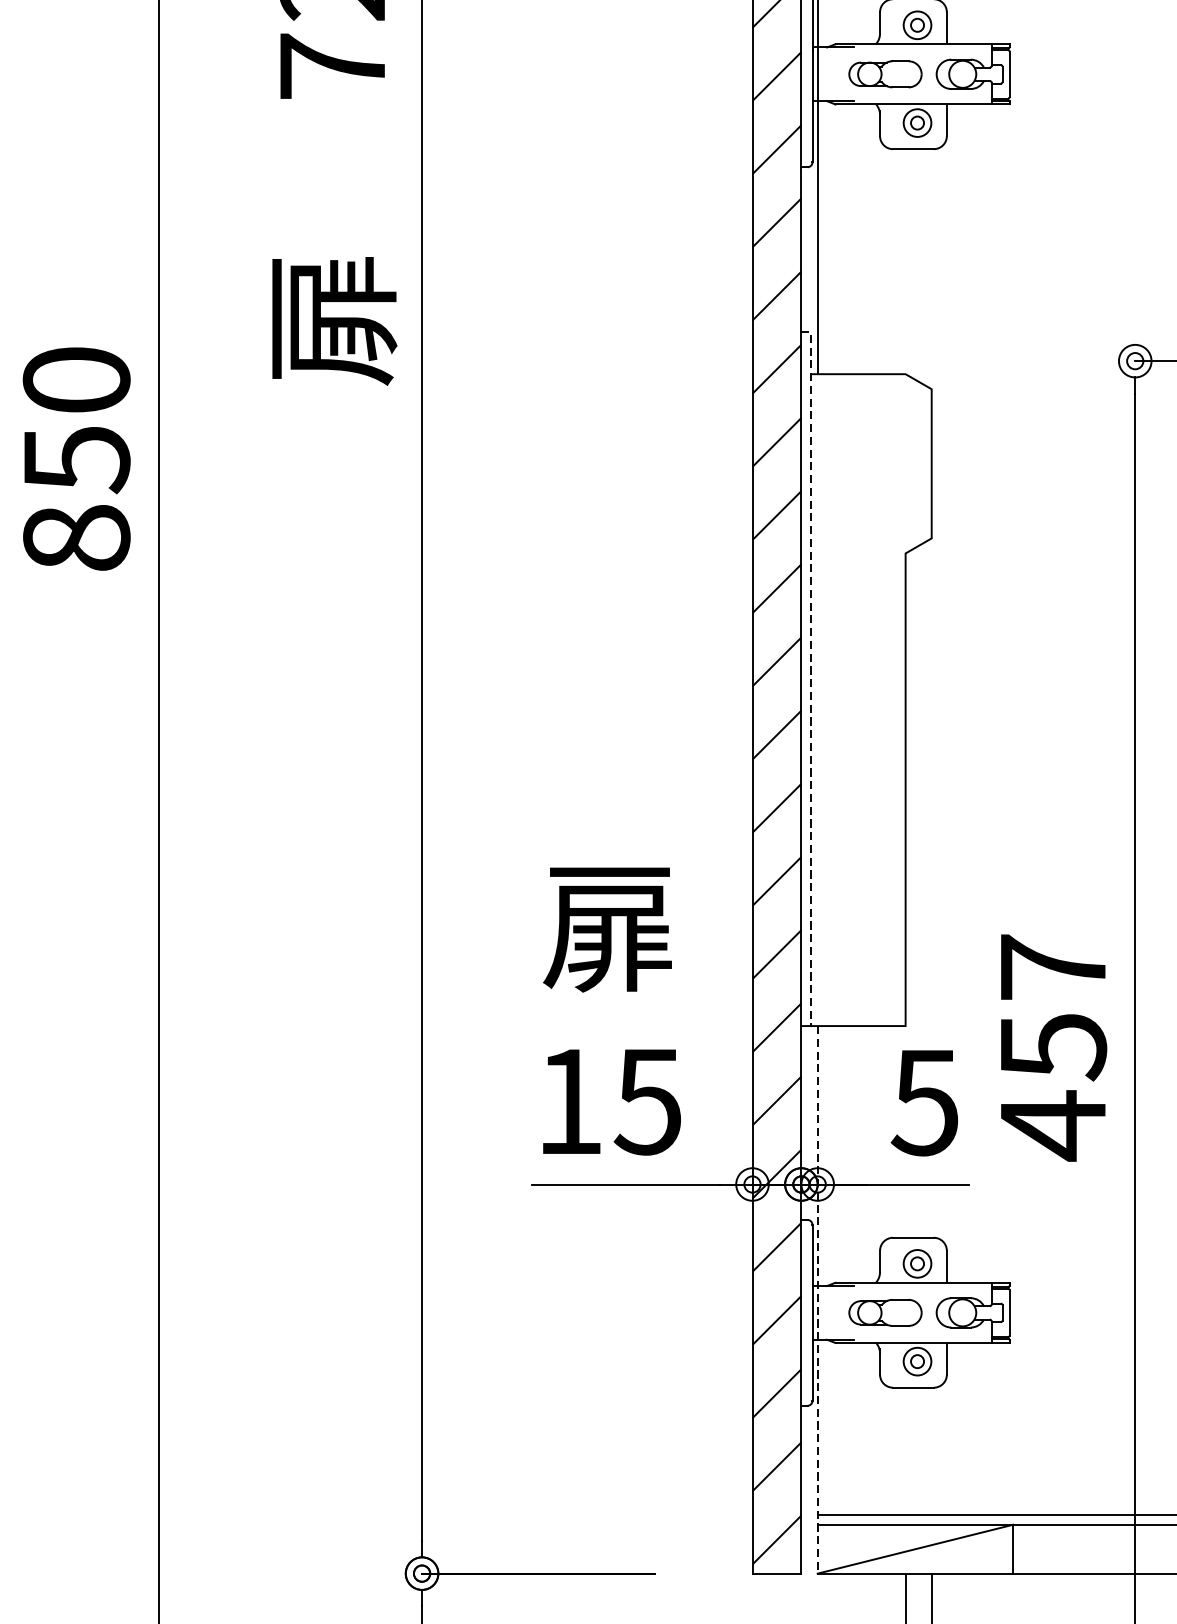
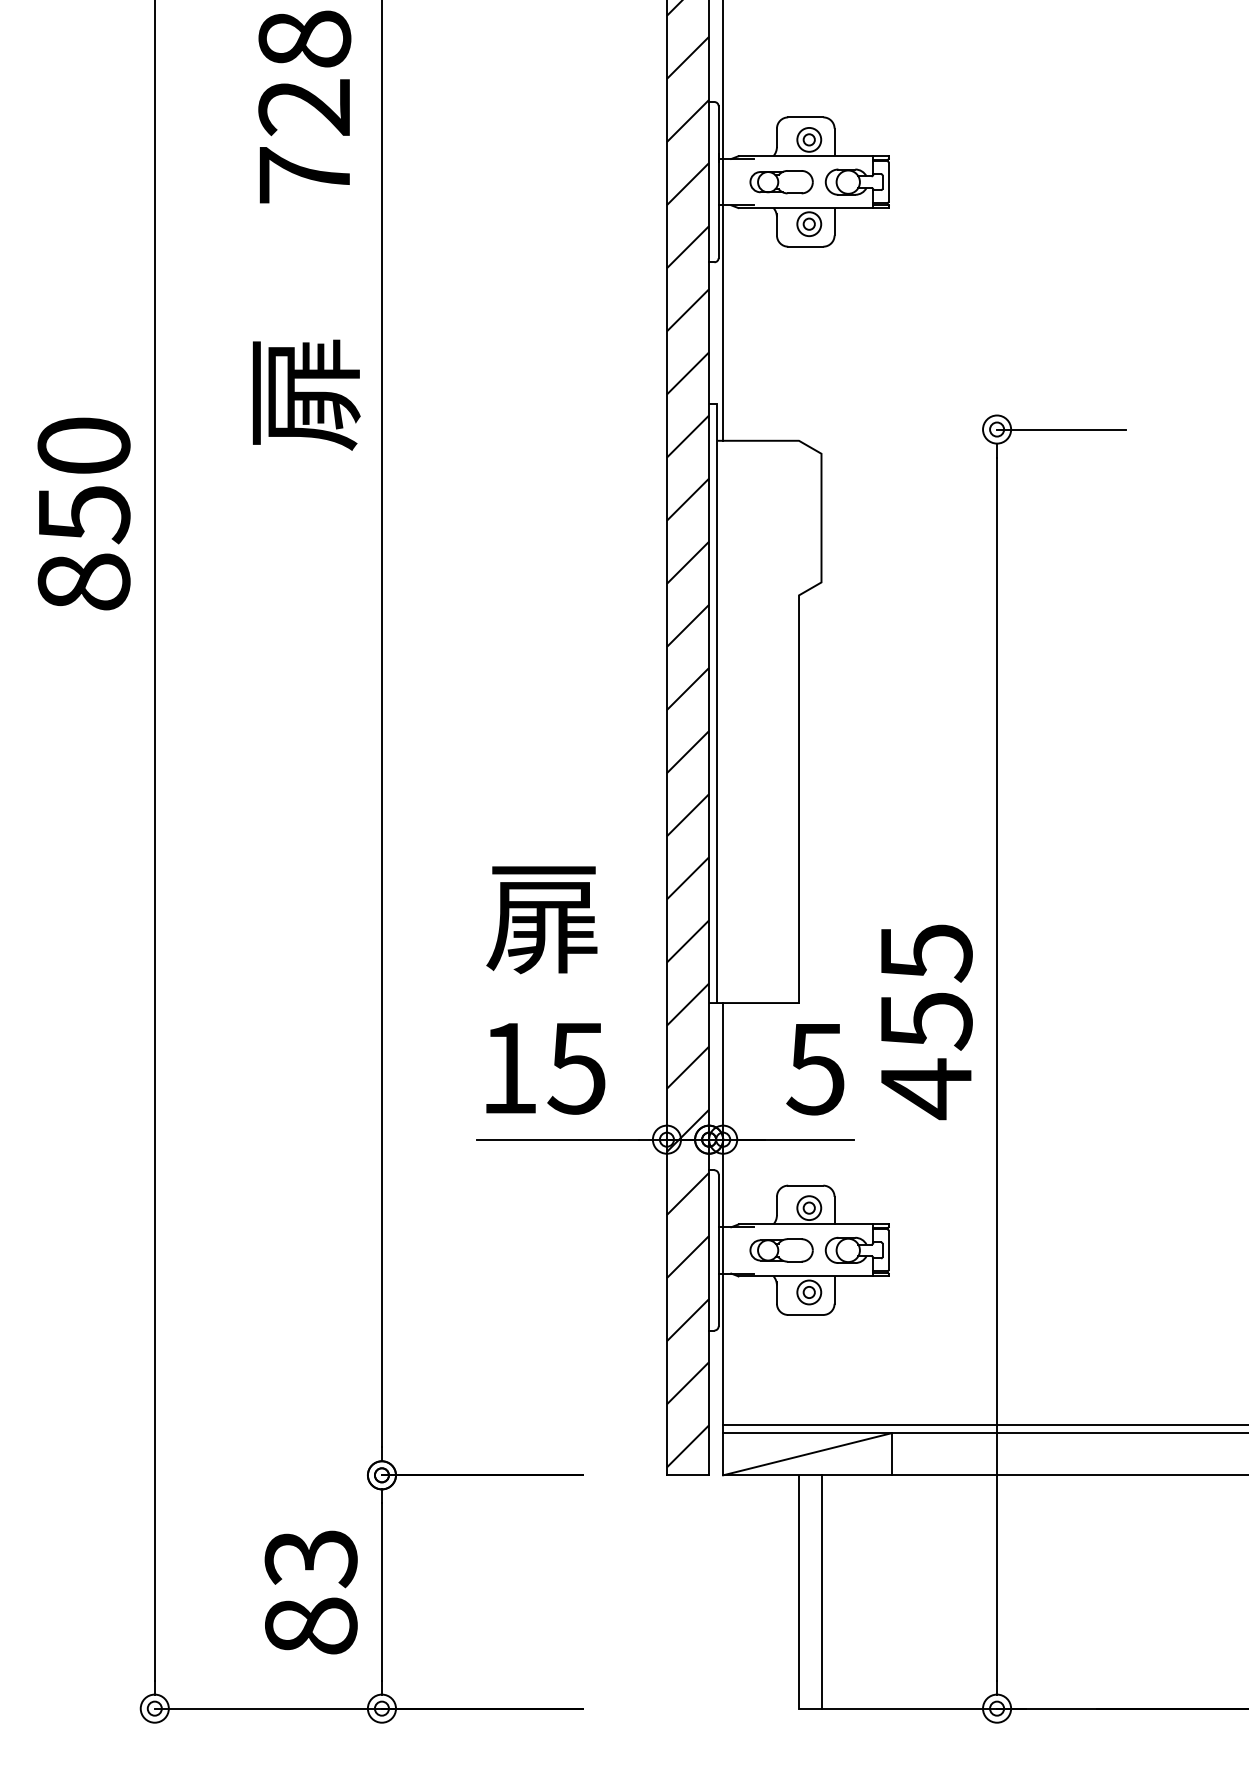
line: (811, 674) -> (717, 699), dashed -> solid
text: (1053, 968) -> (926, 953), 457 -> 455
line: (818, 1300) -> (723, 1239), dashed -> solid

